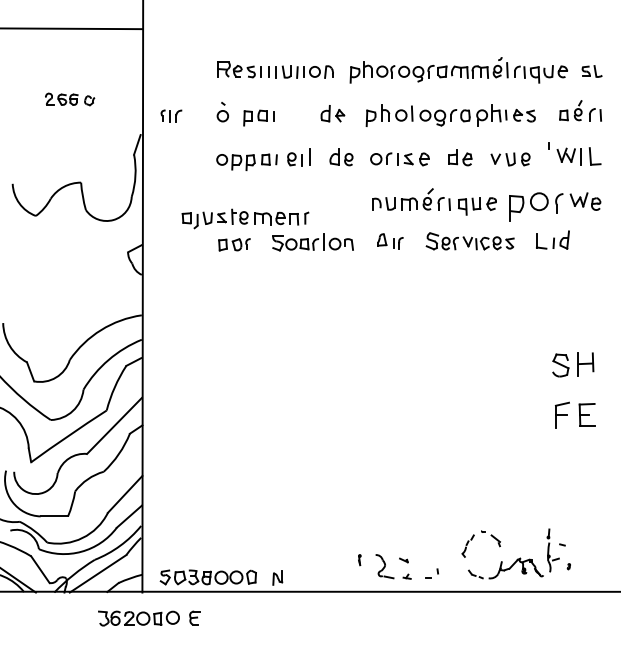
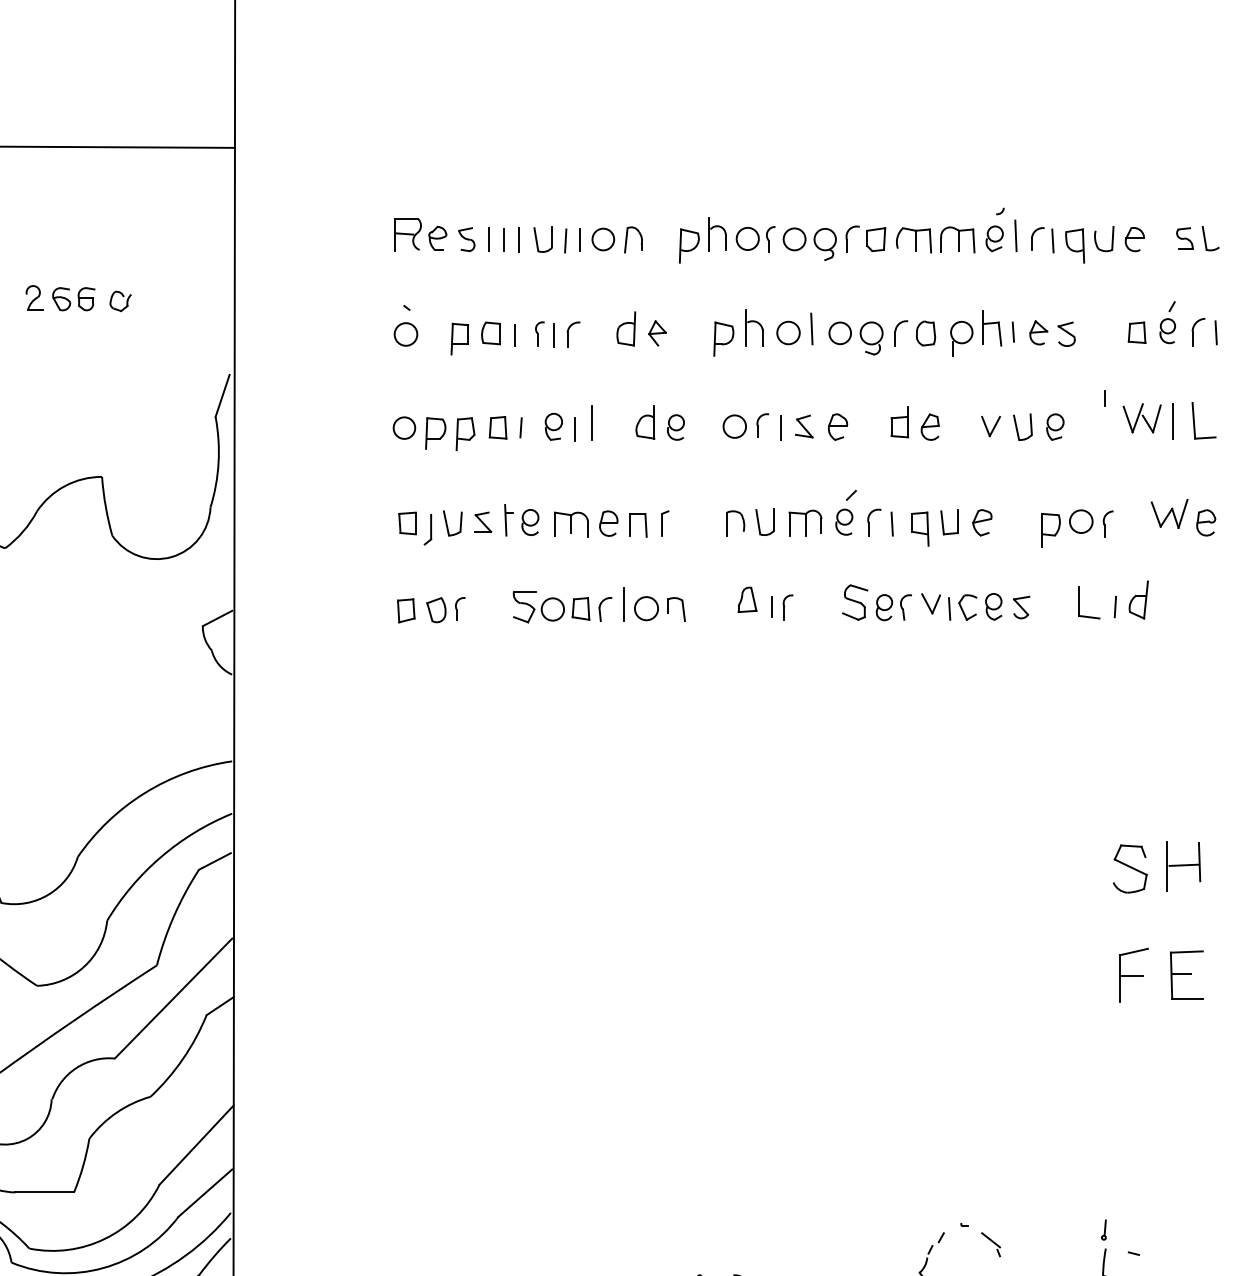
part: (171, 115) -> (557, 332), moved
part: (535, 206) -> (1076, 528), size x0.62
part: (245, 218) -> (533, 523), moved

